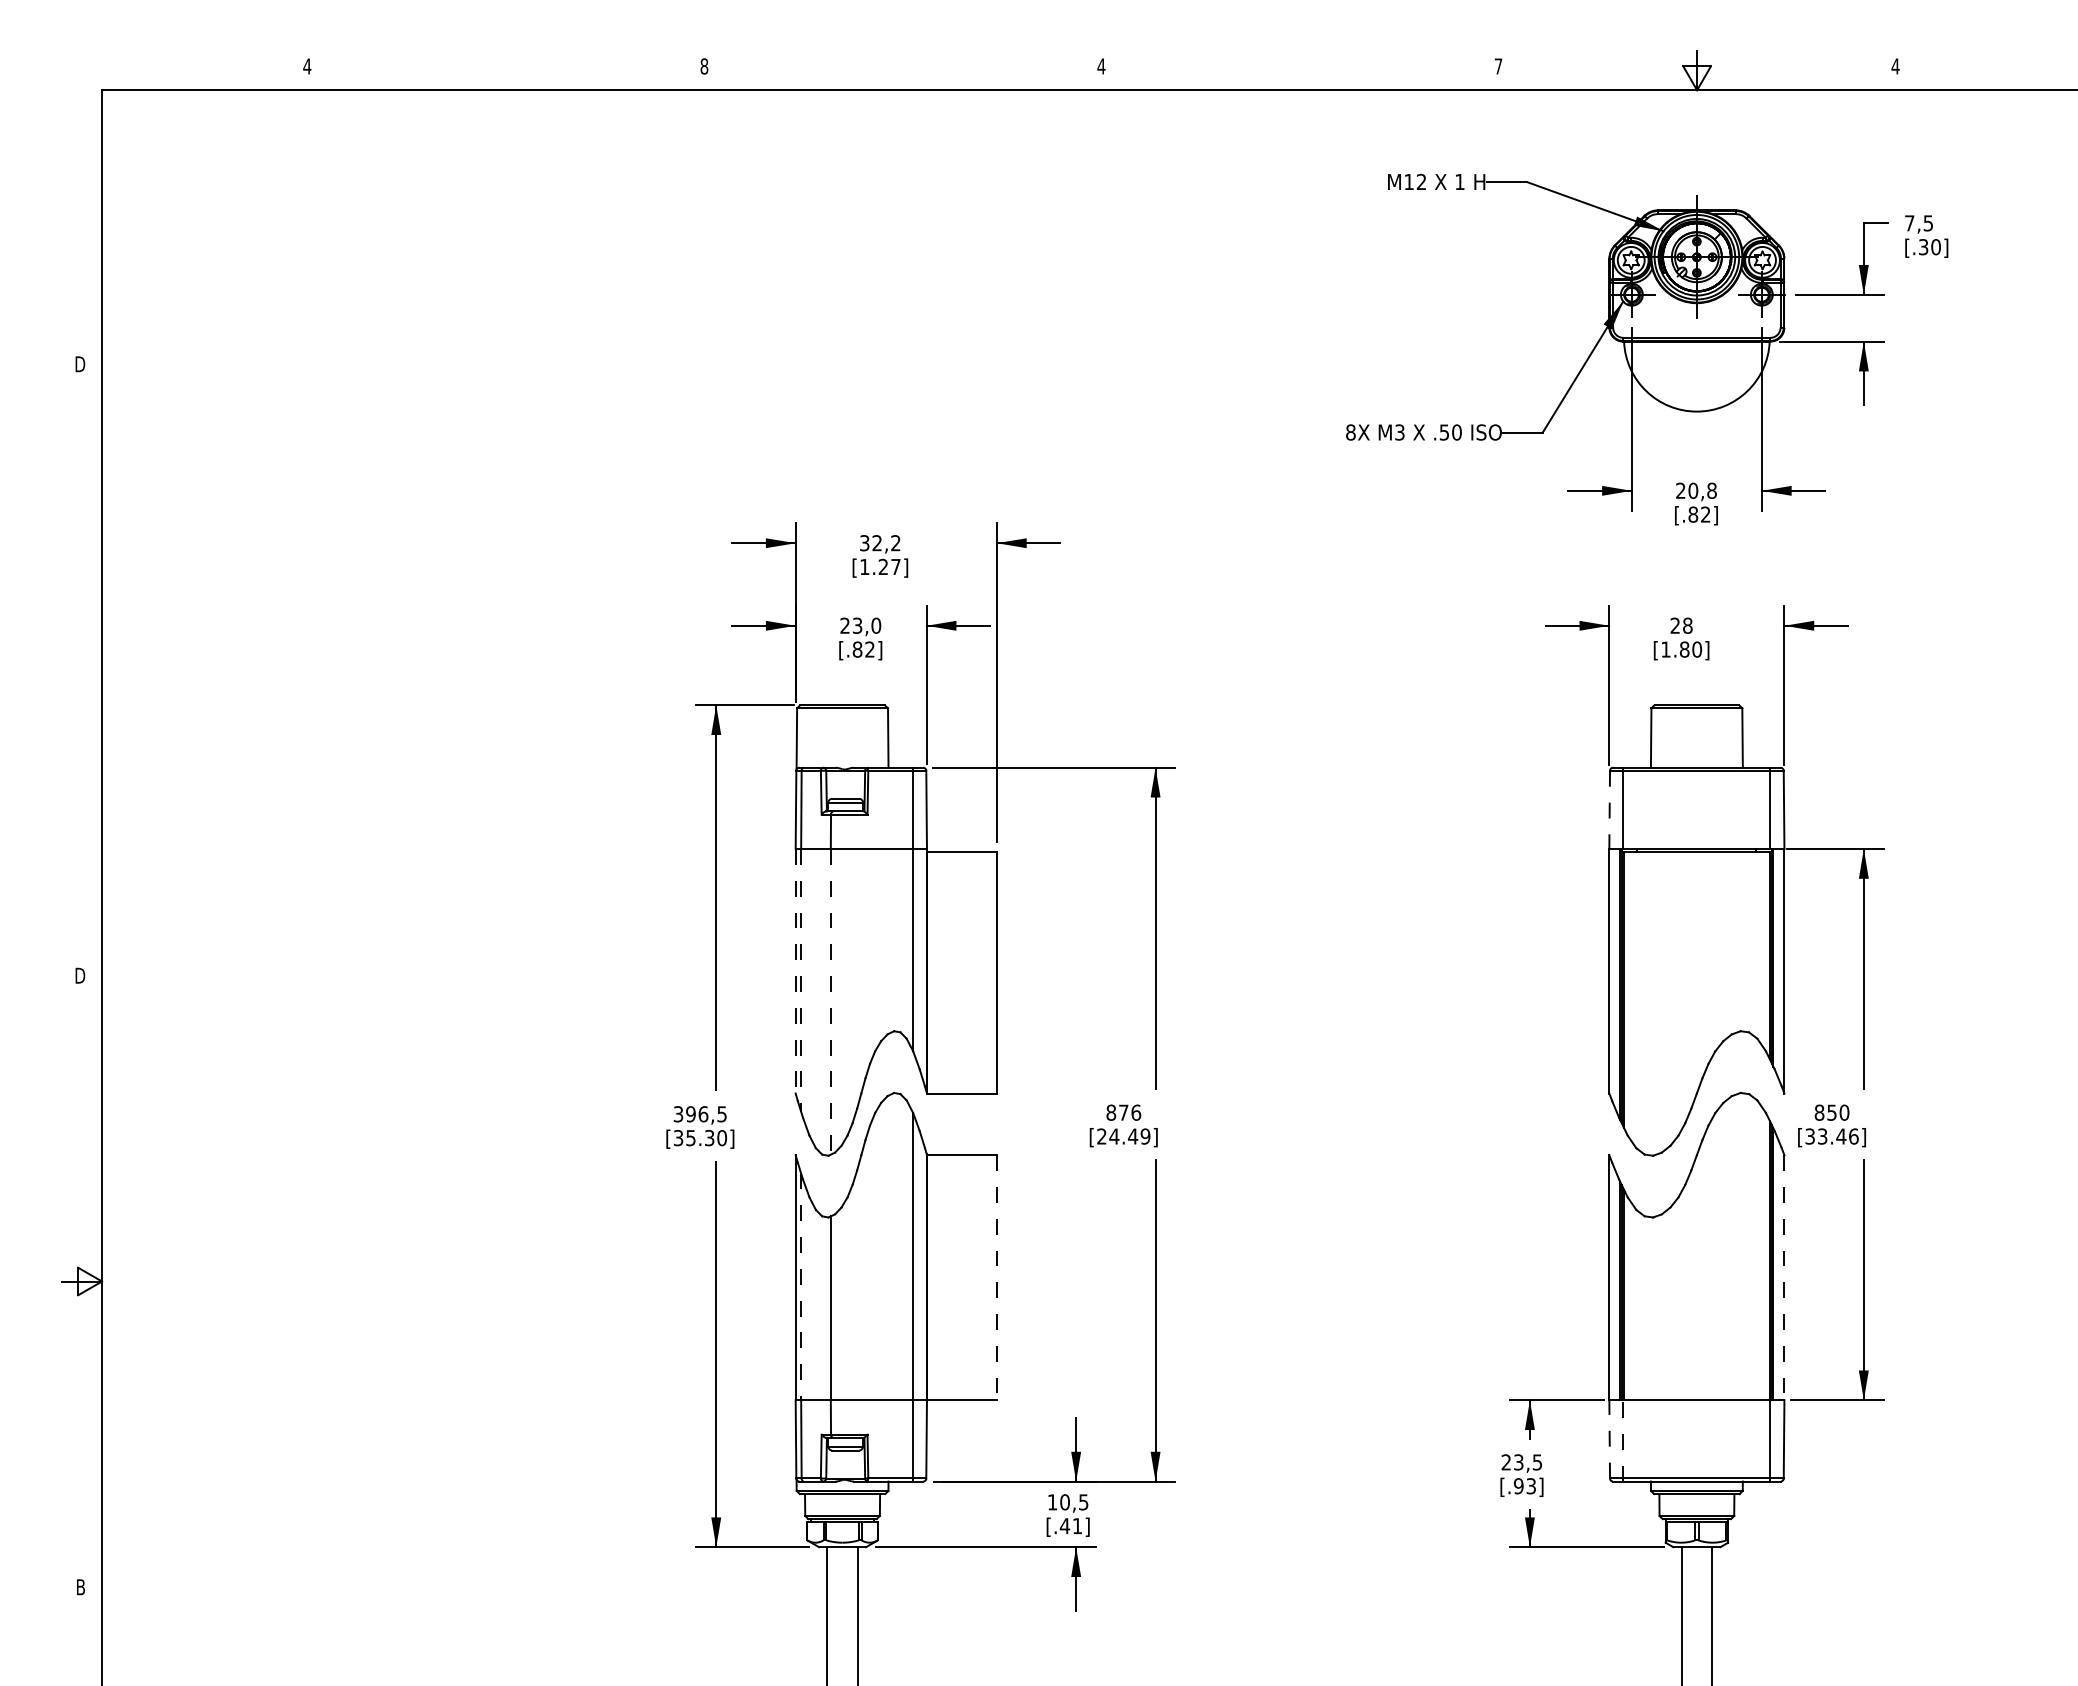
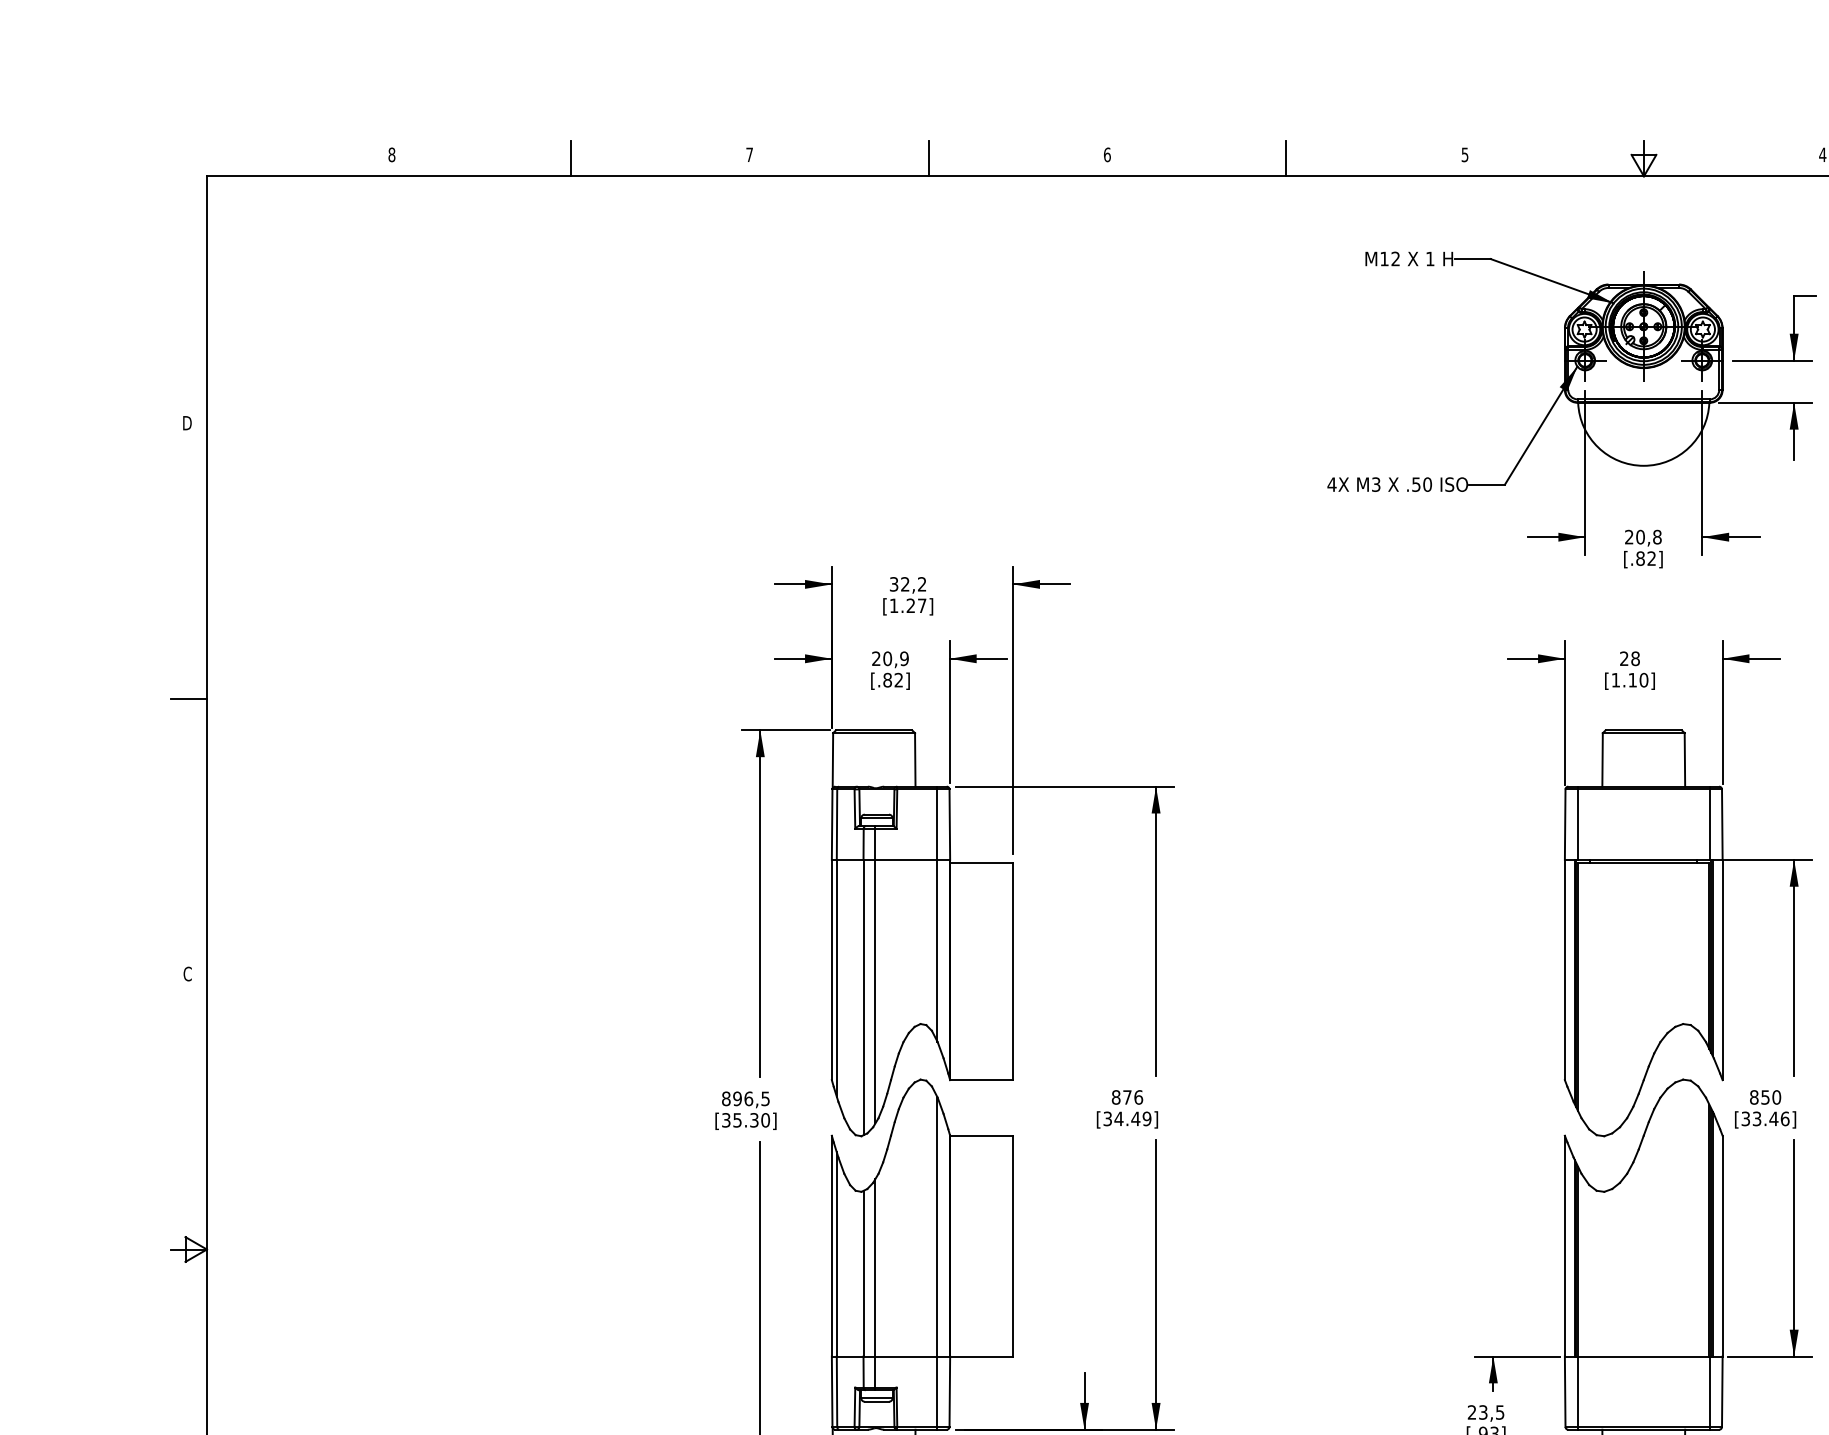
text: (307, 66) -> (392, 154), 4 -> 8
text: (704, 66) -> (749, 154), 8 -> 7
text: (1101, 66) -> (1107, 154), 4 -> 6
text: (1498, 66) -> (1465, 154), 7 -> 5
line: (505, 70) -> (570, 158), added
line: (903, 70) -> (928, 158), added
line: (1300, 70) -> (1286, 158), added
text: (1350, 432) -> (1331, 484), 8X -> 4X
text: (866, 625) -> (895, 658), 23,0 -> 20,9
text: (1684, 649) -> (1632, 680), [1.80] -> [1.10]
line: (82, 670) -> (189, 699), added
line: (1609, 810) -> (1565, 825), dashed -> solid
line: (795, 971) -> (831, 970), dashed -> solid
text: (80, 975) -> (187, 973), D -> C
line: (844, 976) -> (875, 974), added
line: (801, 980) -> (837, 978), dashed -> solid
line: (830, 1001) -> (863, 997), dashed -> solid
text: (678, 1114) -> (726, 1099), 396,5 -> 896,5
text: (1101, 1136) -> (1107, 1118), [24.49] -> [34.49]
line: (996, 1277) -> (1012, 1245), dashed -> solid
line: (1784, 1277) -> (1722, 1245), dashed -> solid
line: (801, 1287) -> (837, 1254), dashed -> solid
line: (844, 1320) -> (875, 1284), added
line: (1609, 1438) -> (1565, 1390), dashed -> solid
line: (1623, 1440) -> (1577, 1392), dashed -> solid

